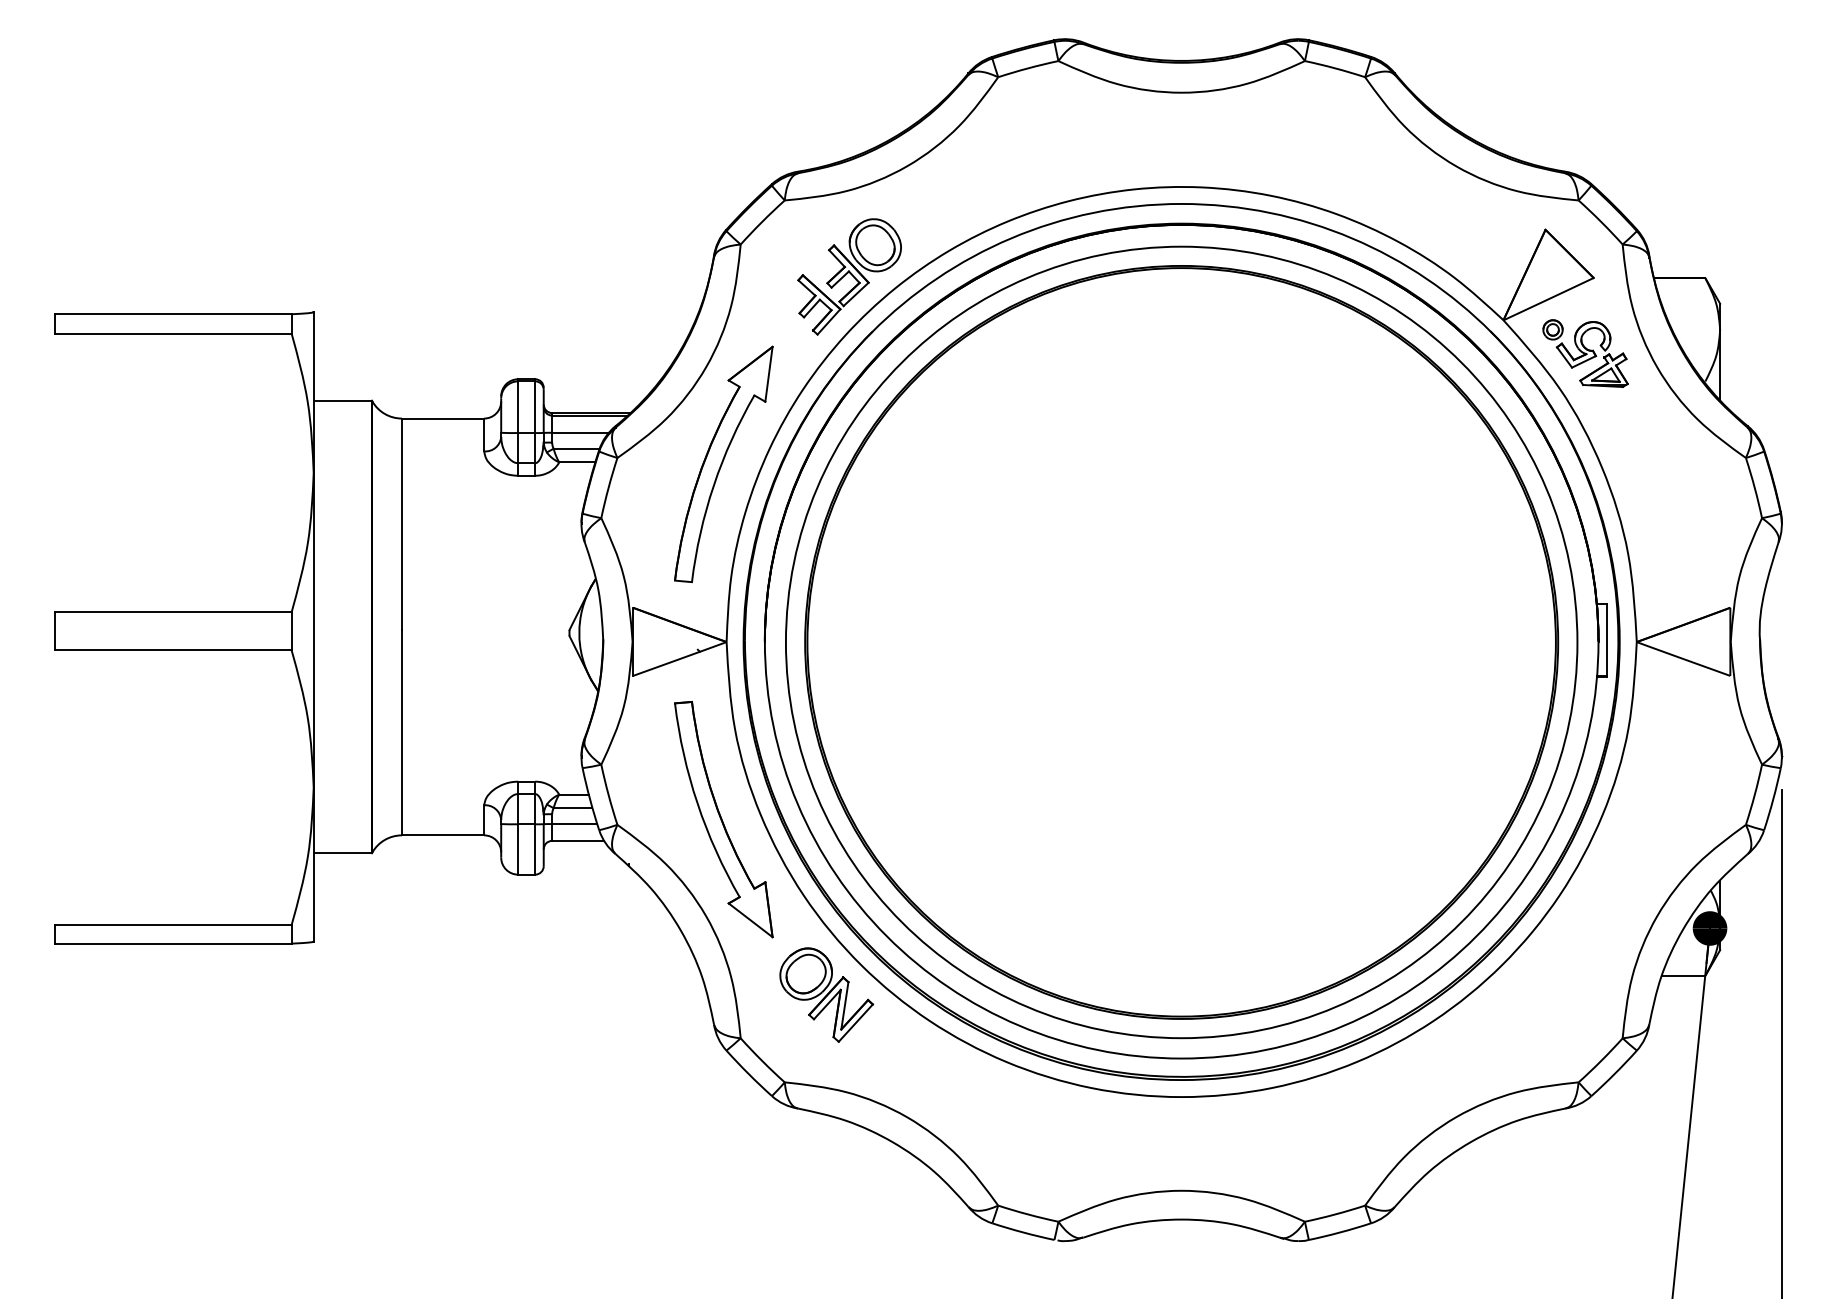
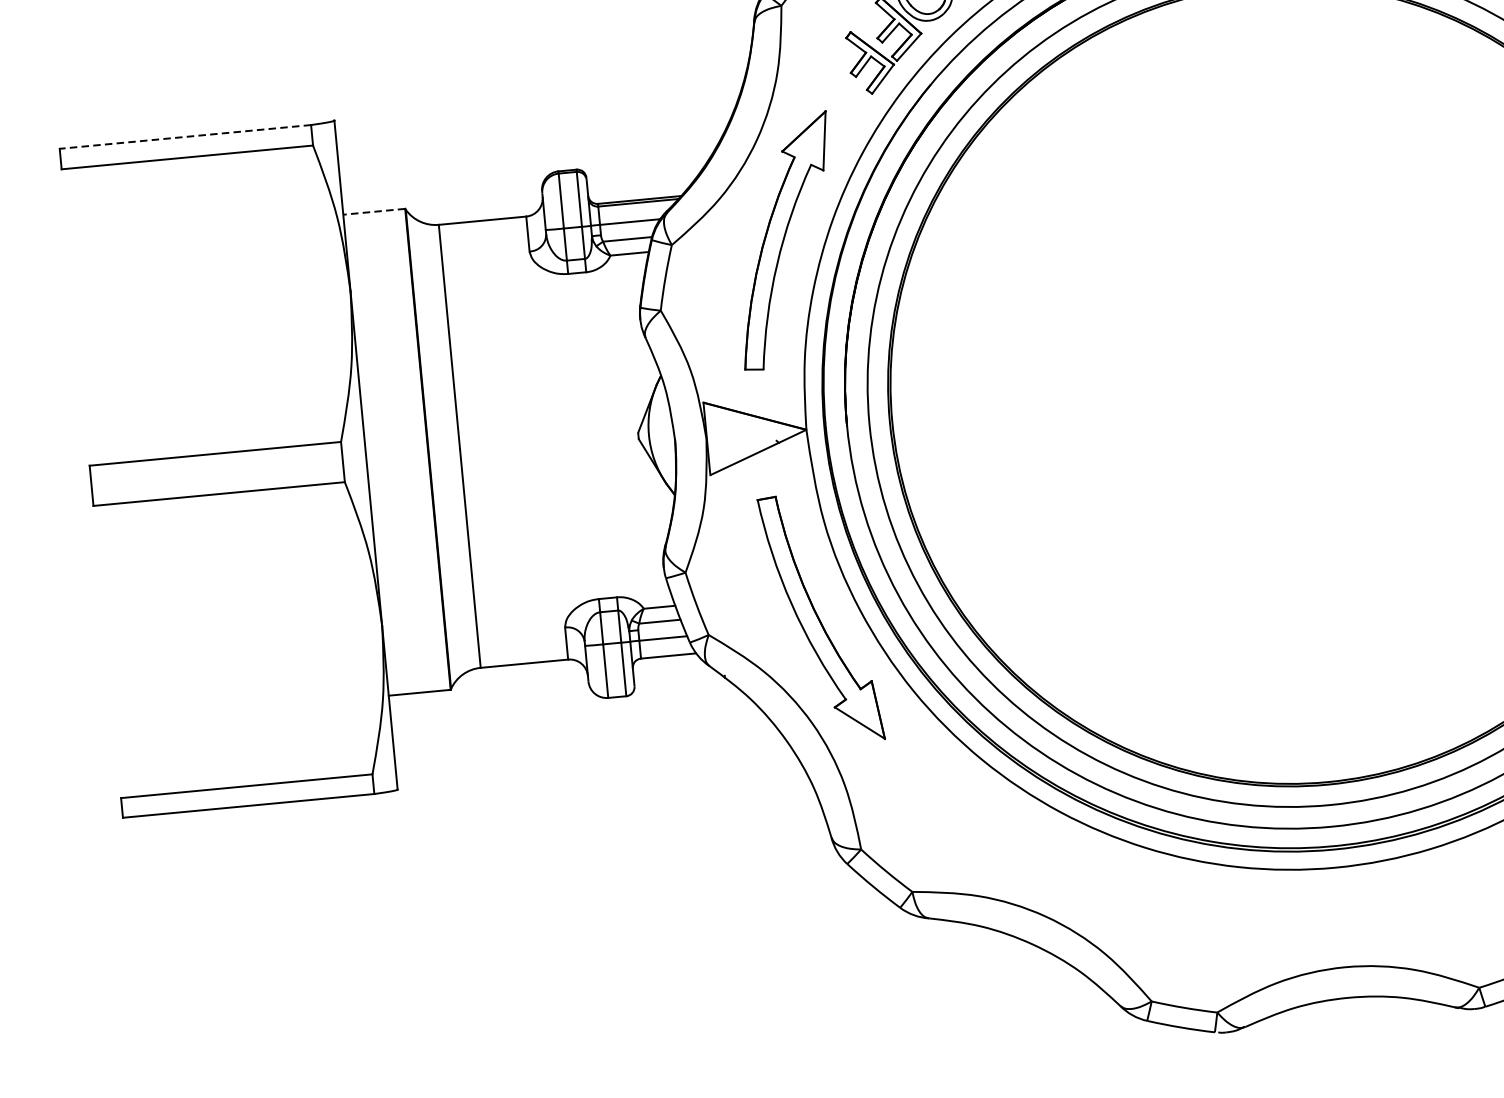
line: (172, 314) -> (184, 137), solid -> dashed
line: (342, 400) -> (373, 211), solid -> dashed
part: (826, 994) -> (947, 794), removed

